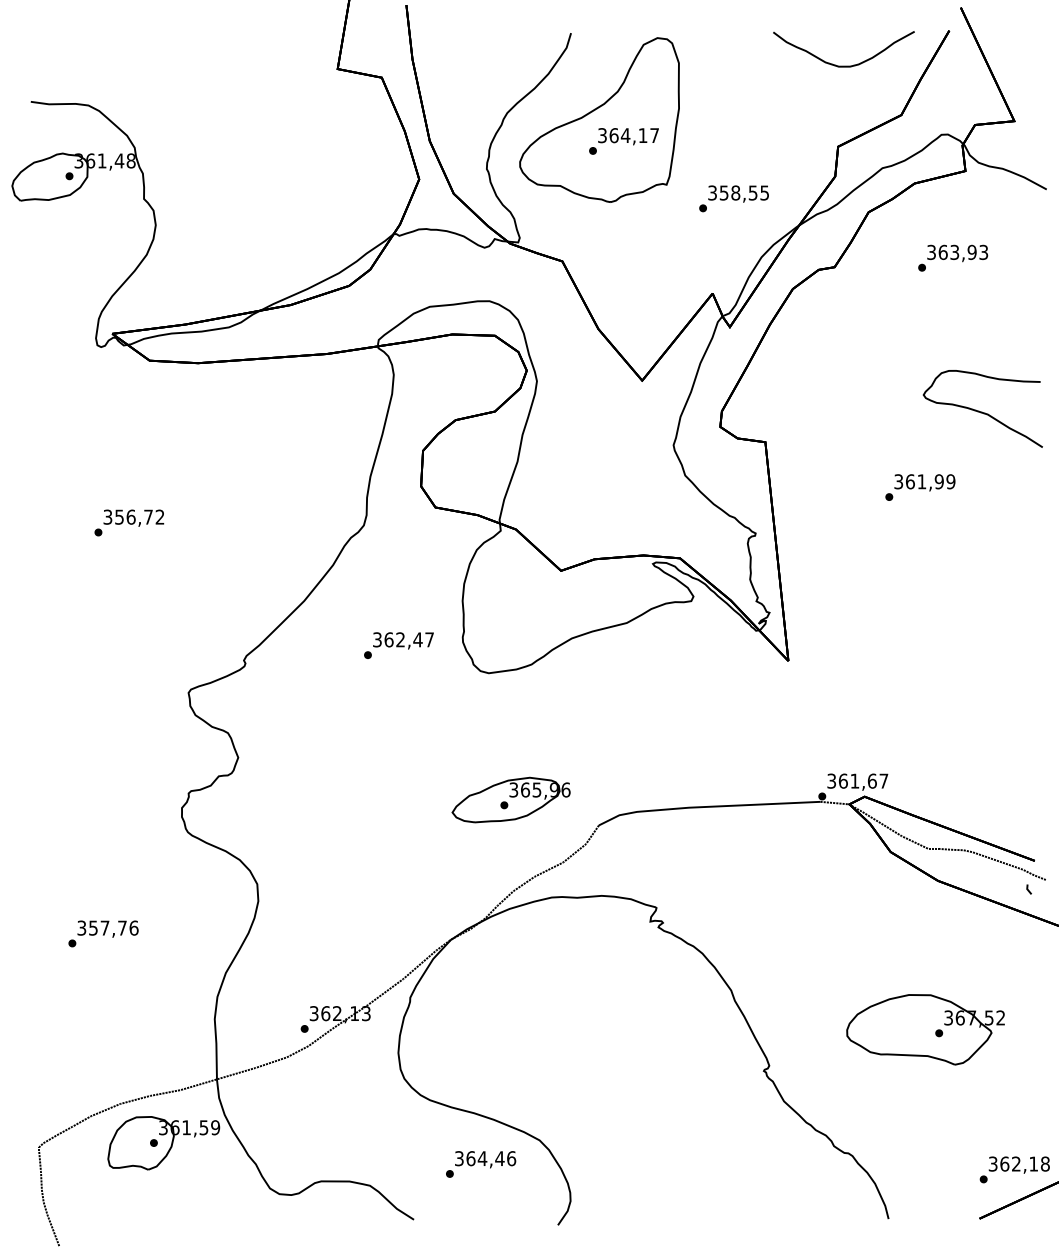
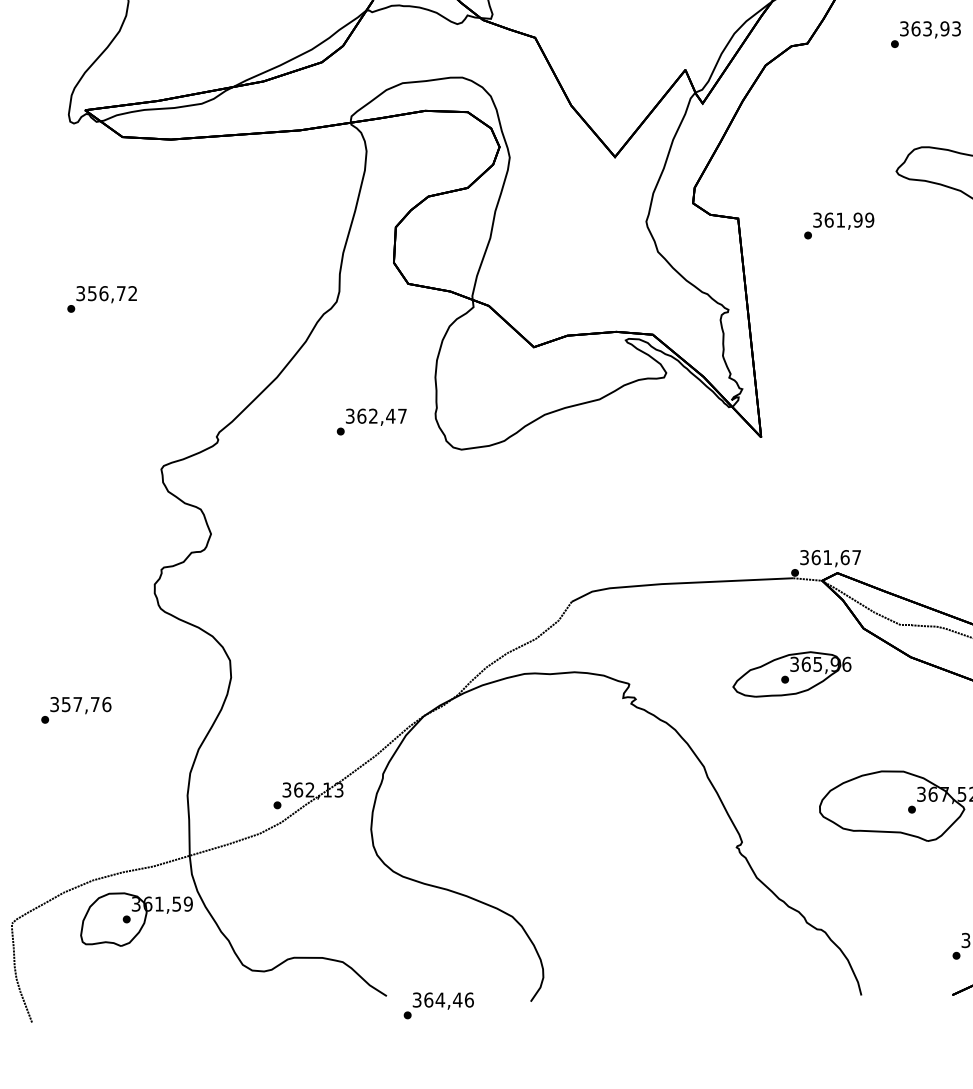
text: (920, 487) -> (839, 225), moved
part: (510, 799) -> (791, 673), moved
text: (481, 1164) -> (439, 1005), moved

